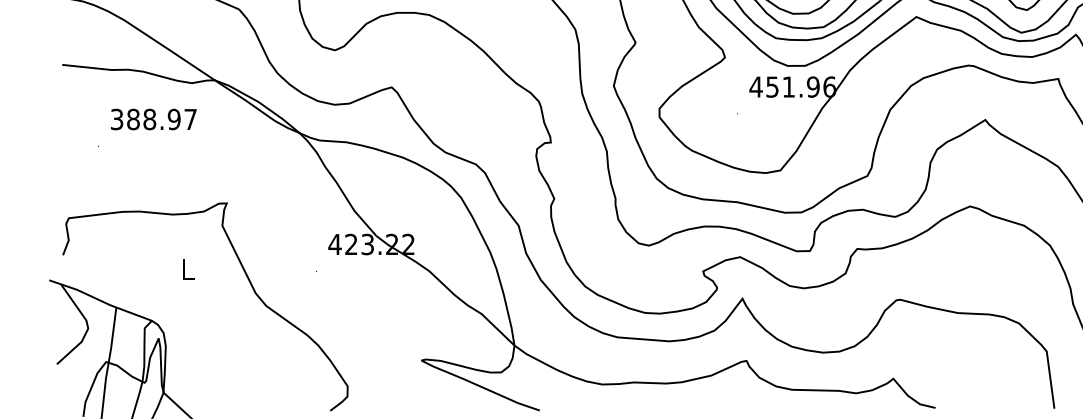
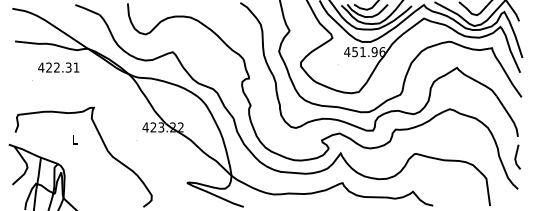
text: (152, 119) -> (58, 67), 388.97 -> 422.31

